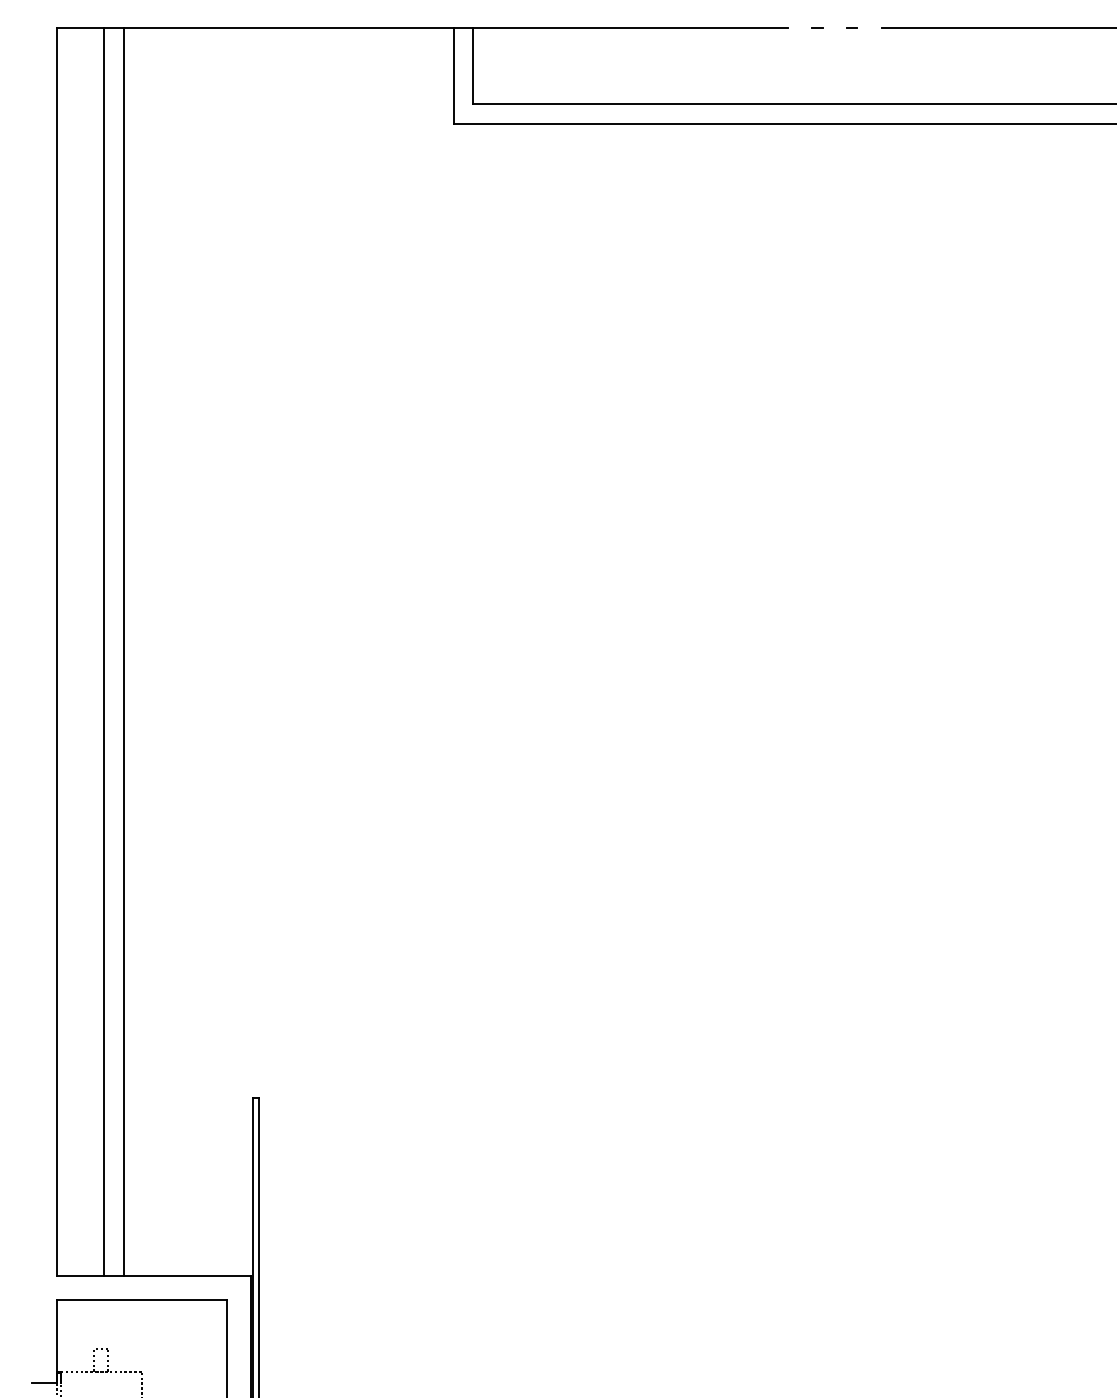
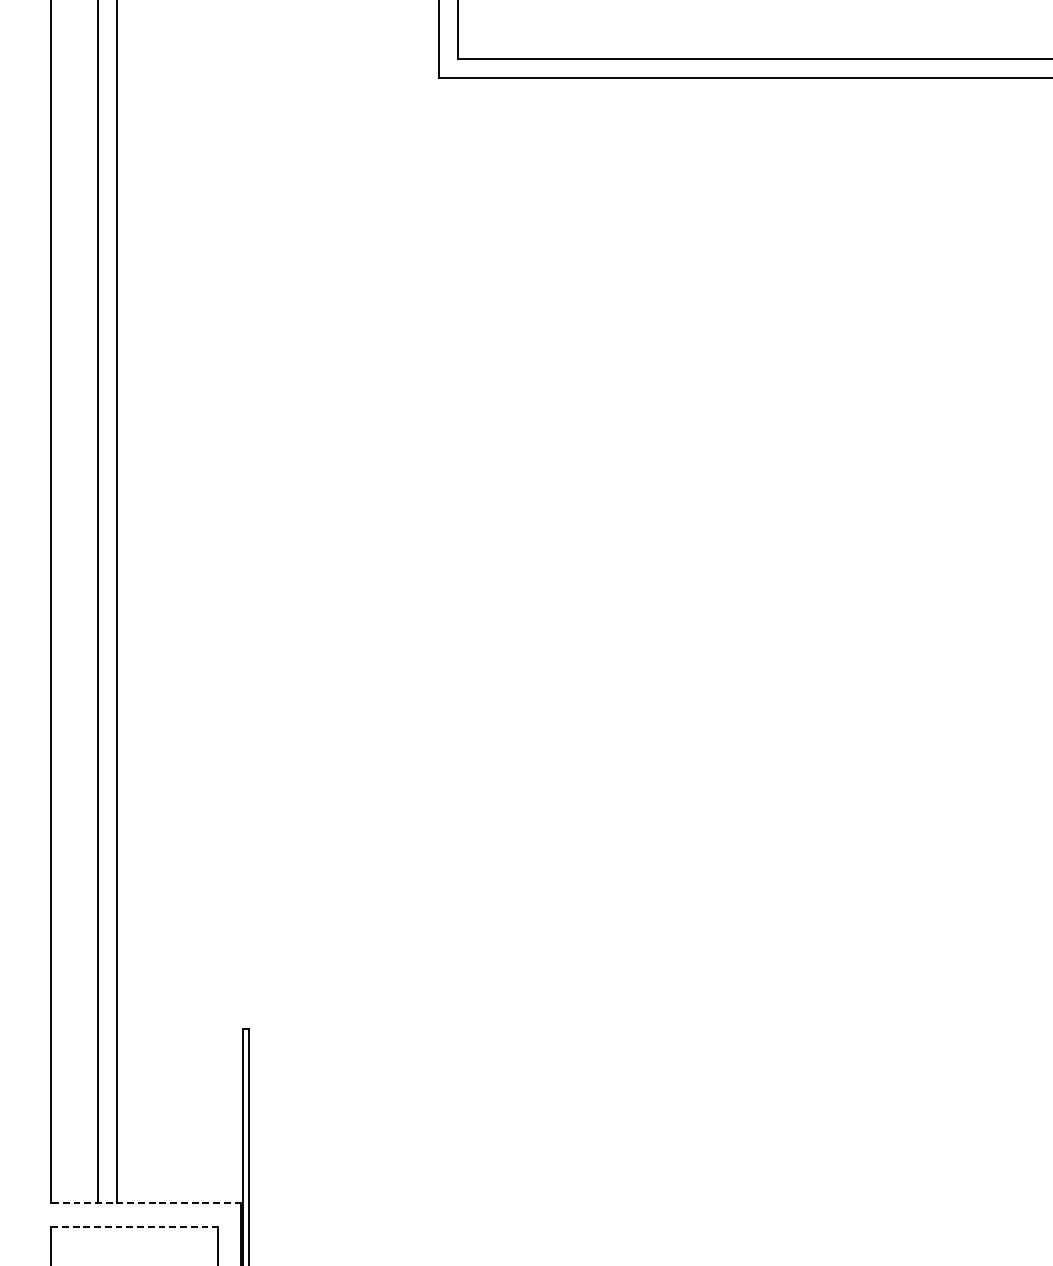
line: (153, 1275) -> (145, 1202), solid -> dashed
line: (142, 1299) -> (135, 1226), solid -> dashed

